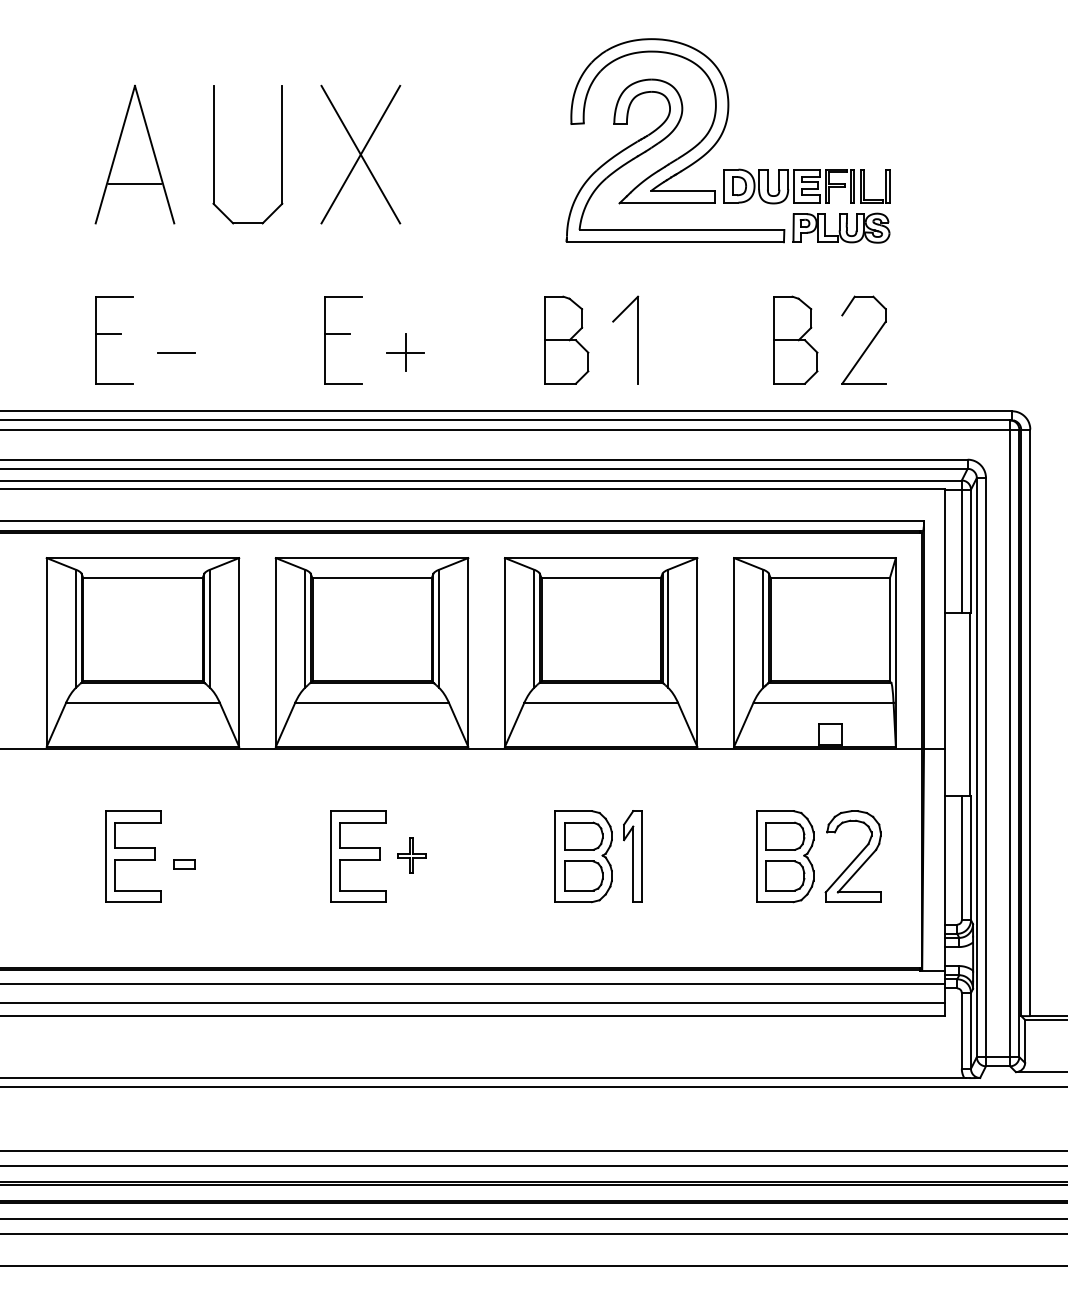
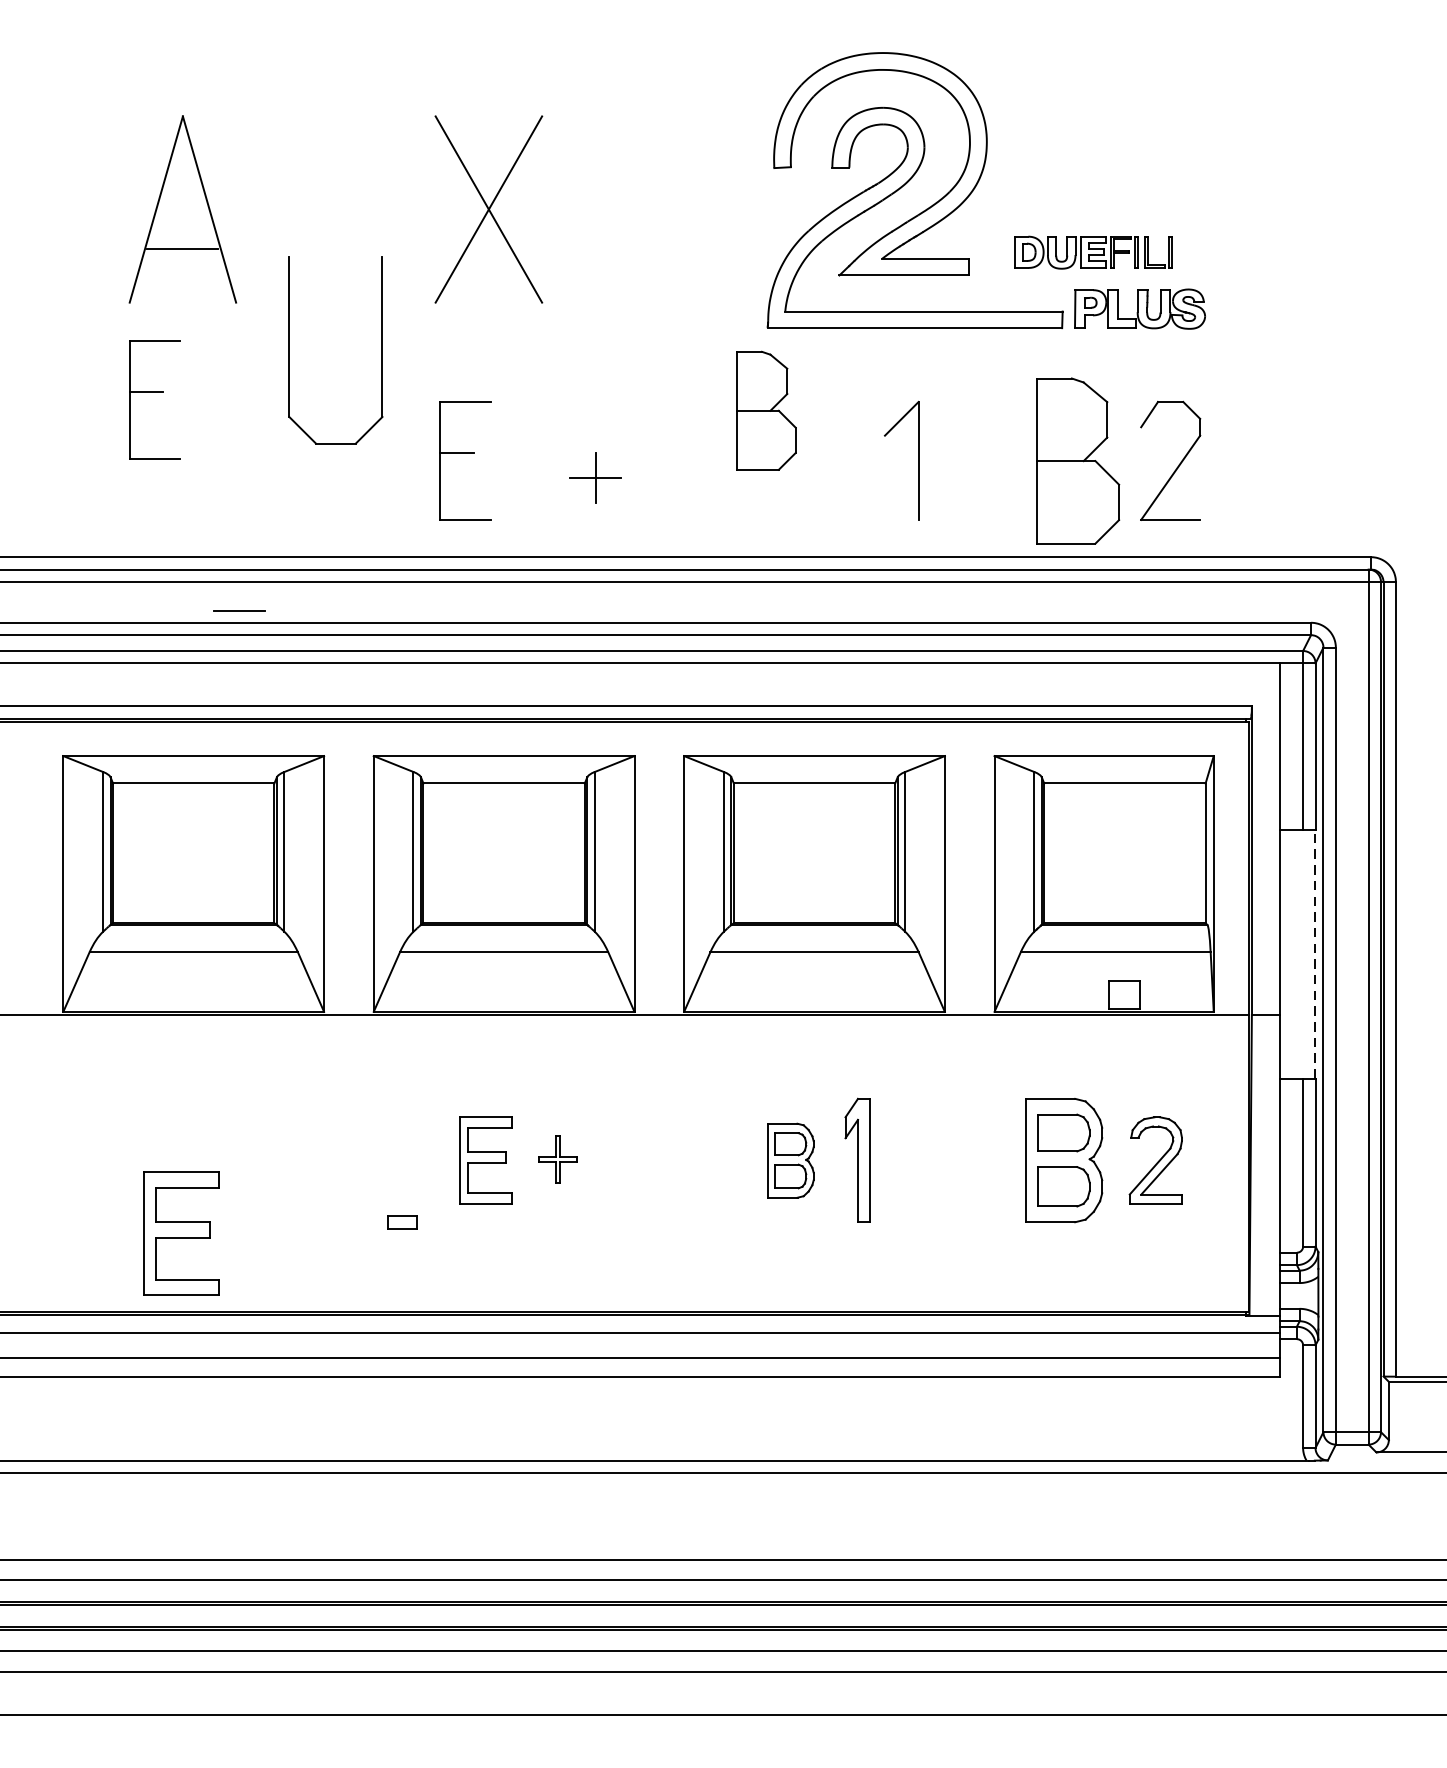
part: (214, 154) -> (290, 350), moved
part: (806, 186) -> (1092, 252), size x0.7
part: (566, 339) -> (766, 409), moved
part: (637, 339) -> (917, 459), moved
part: (795, 339) -> (1077, 459), size x1.4
part: (114, 340) -> (155, 400), moved
line: (176, 352) -> (239, 610), moved
part: (405, 352) -> (595, 477), moved
line: (970, 704) -> (1314, 954), solid -> dashed
part: (133, 856) -> (180, 1233), moved
part: (358, 856) -> (485, 1160), size x0.7
part: (583, 856) -> (790, 1160), size x0.6
part: (852, 856) -> (1155, 1160), size x0.7
part: (184, 864) -> (403, 1222), moved

